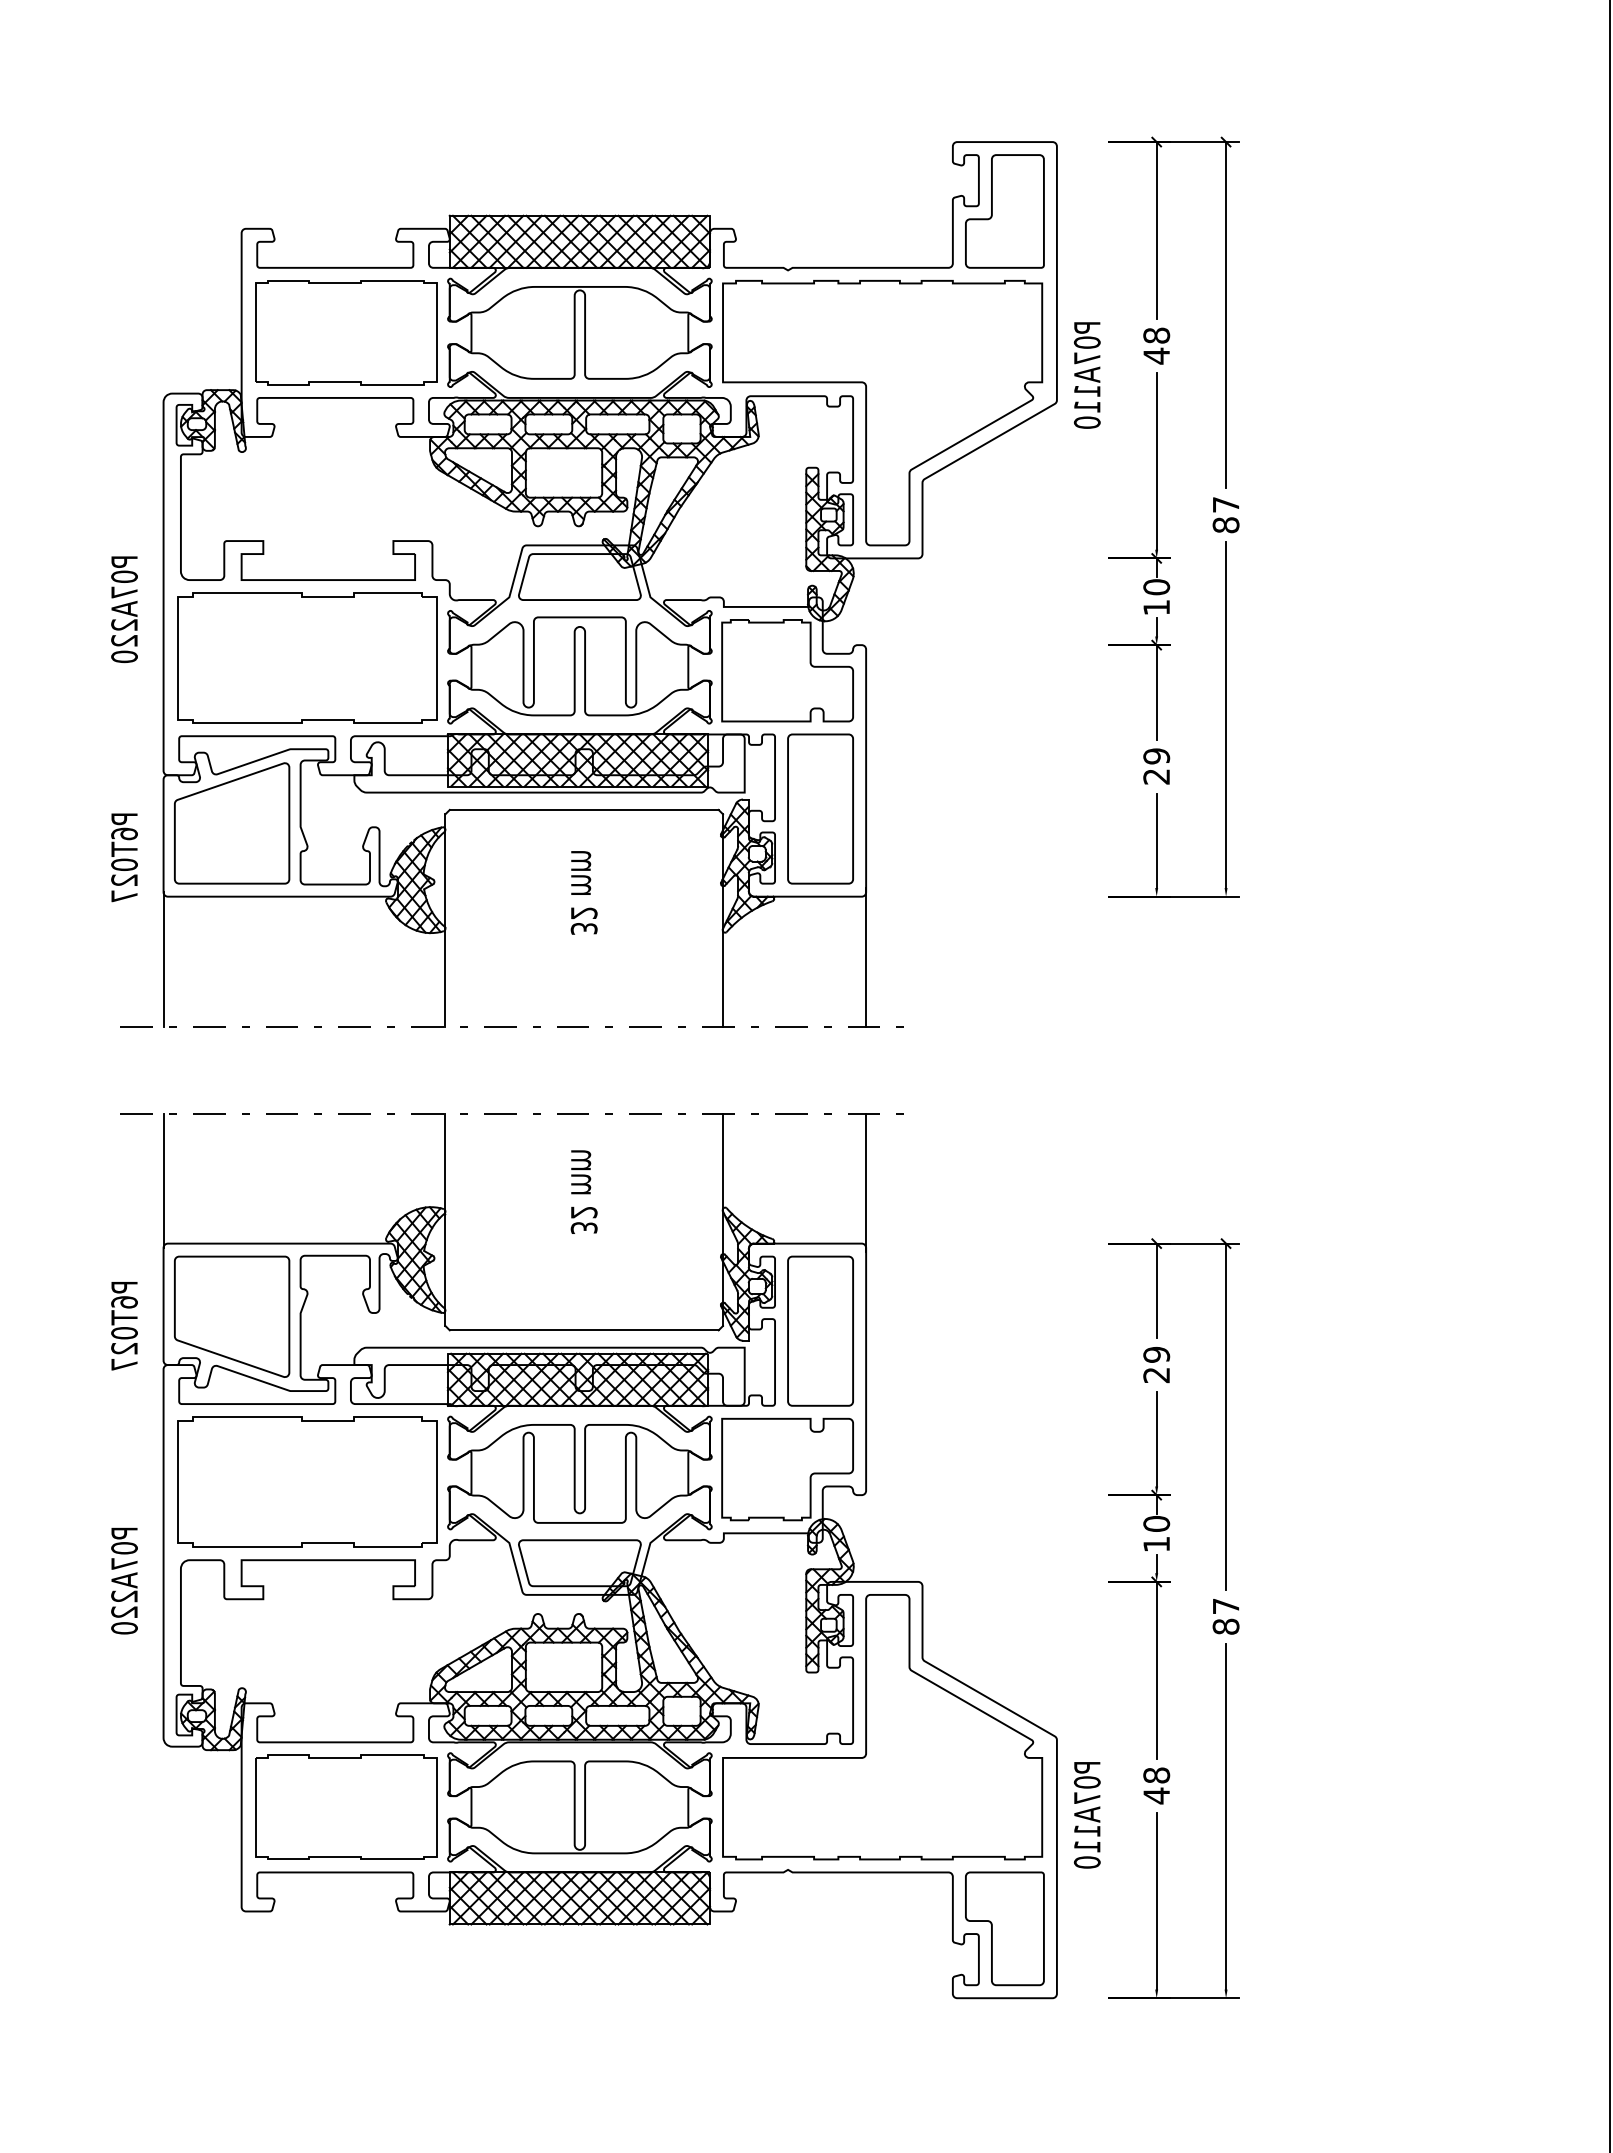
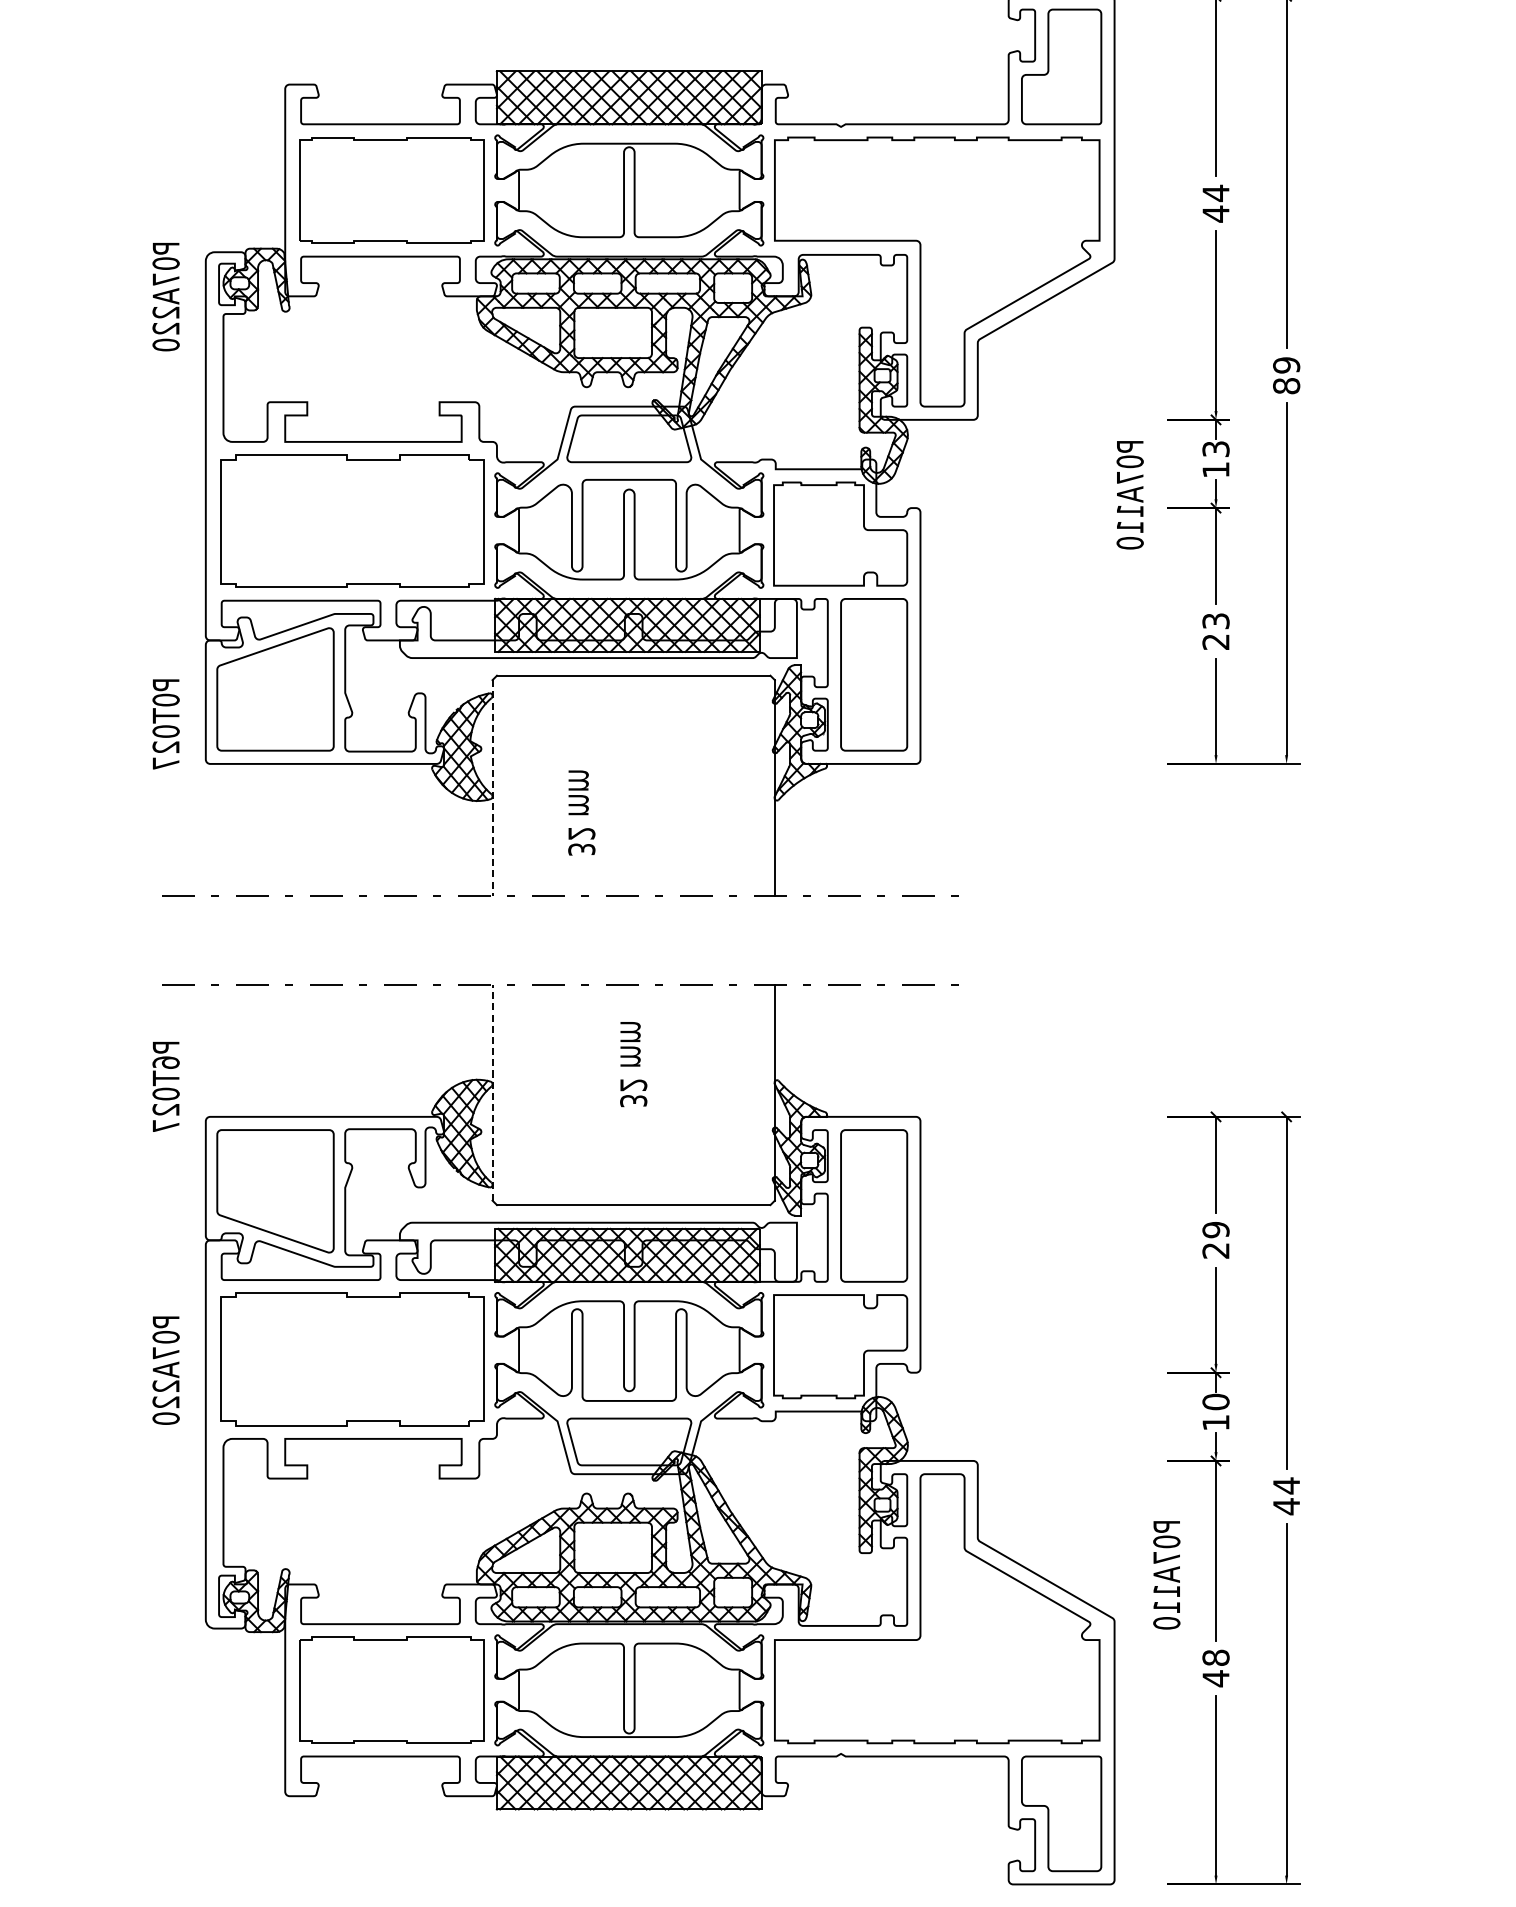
text: (1156, 335) -> (1215, 193), 48 -> 44
text: (1086, 375) -> (1129, 495), moved
text: (1225, 504) -> (1286, 365), 87 -> 89
text: (1156, 587) -> (1215, 449), 10 -> 13
text: (124, 609) -> (166, 296), moved
text: (1156, 756) -> (1215, 621), 29 -> 23
text: (124, 833) -> (166, 699), P6T027 -> P0T027
text: (583, 892) -> (581, 812), moved
line: (445, 921) -> (492, 789), solid -> dashed
line: (866, 957) -> (920, 825), removed
line: (163, 959) -> (205, 827), removed
line: (163, 1180) -> (205, 1052), removed
line: (866, 1182) -> (920, 1054), removed
line: (445, 1219) -> (492, 1092), solid -> dashed
text: (124, 1326) -> (166, 1087), moved
text: (124, 1580) -> (166, 1370), moved
text: (1225, 1616) -> (1286, 1496), 87 -> 44
text: (1086, 1815) -> (1165, 1575), moved

